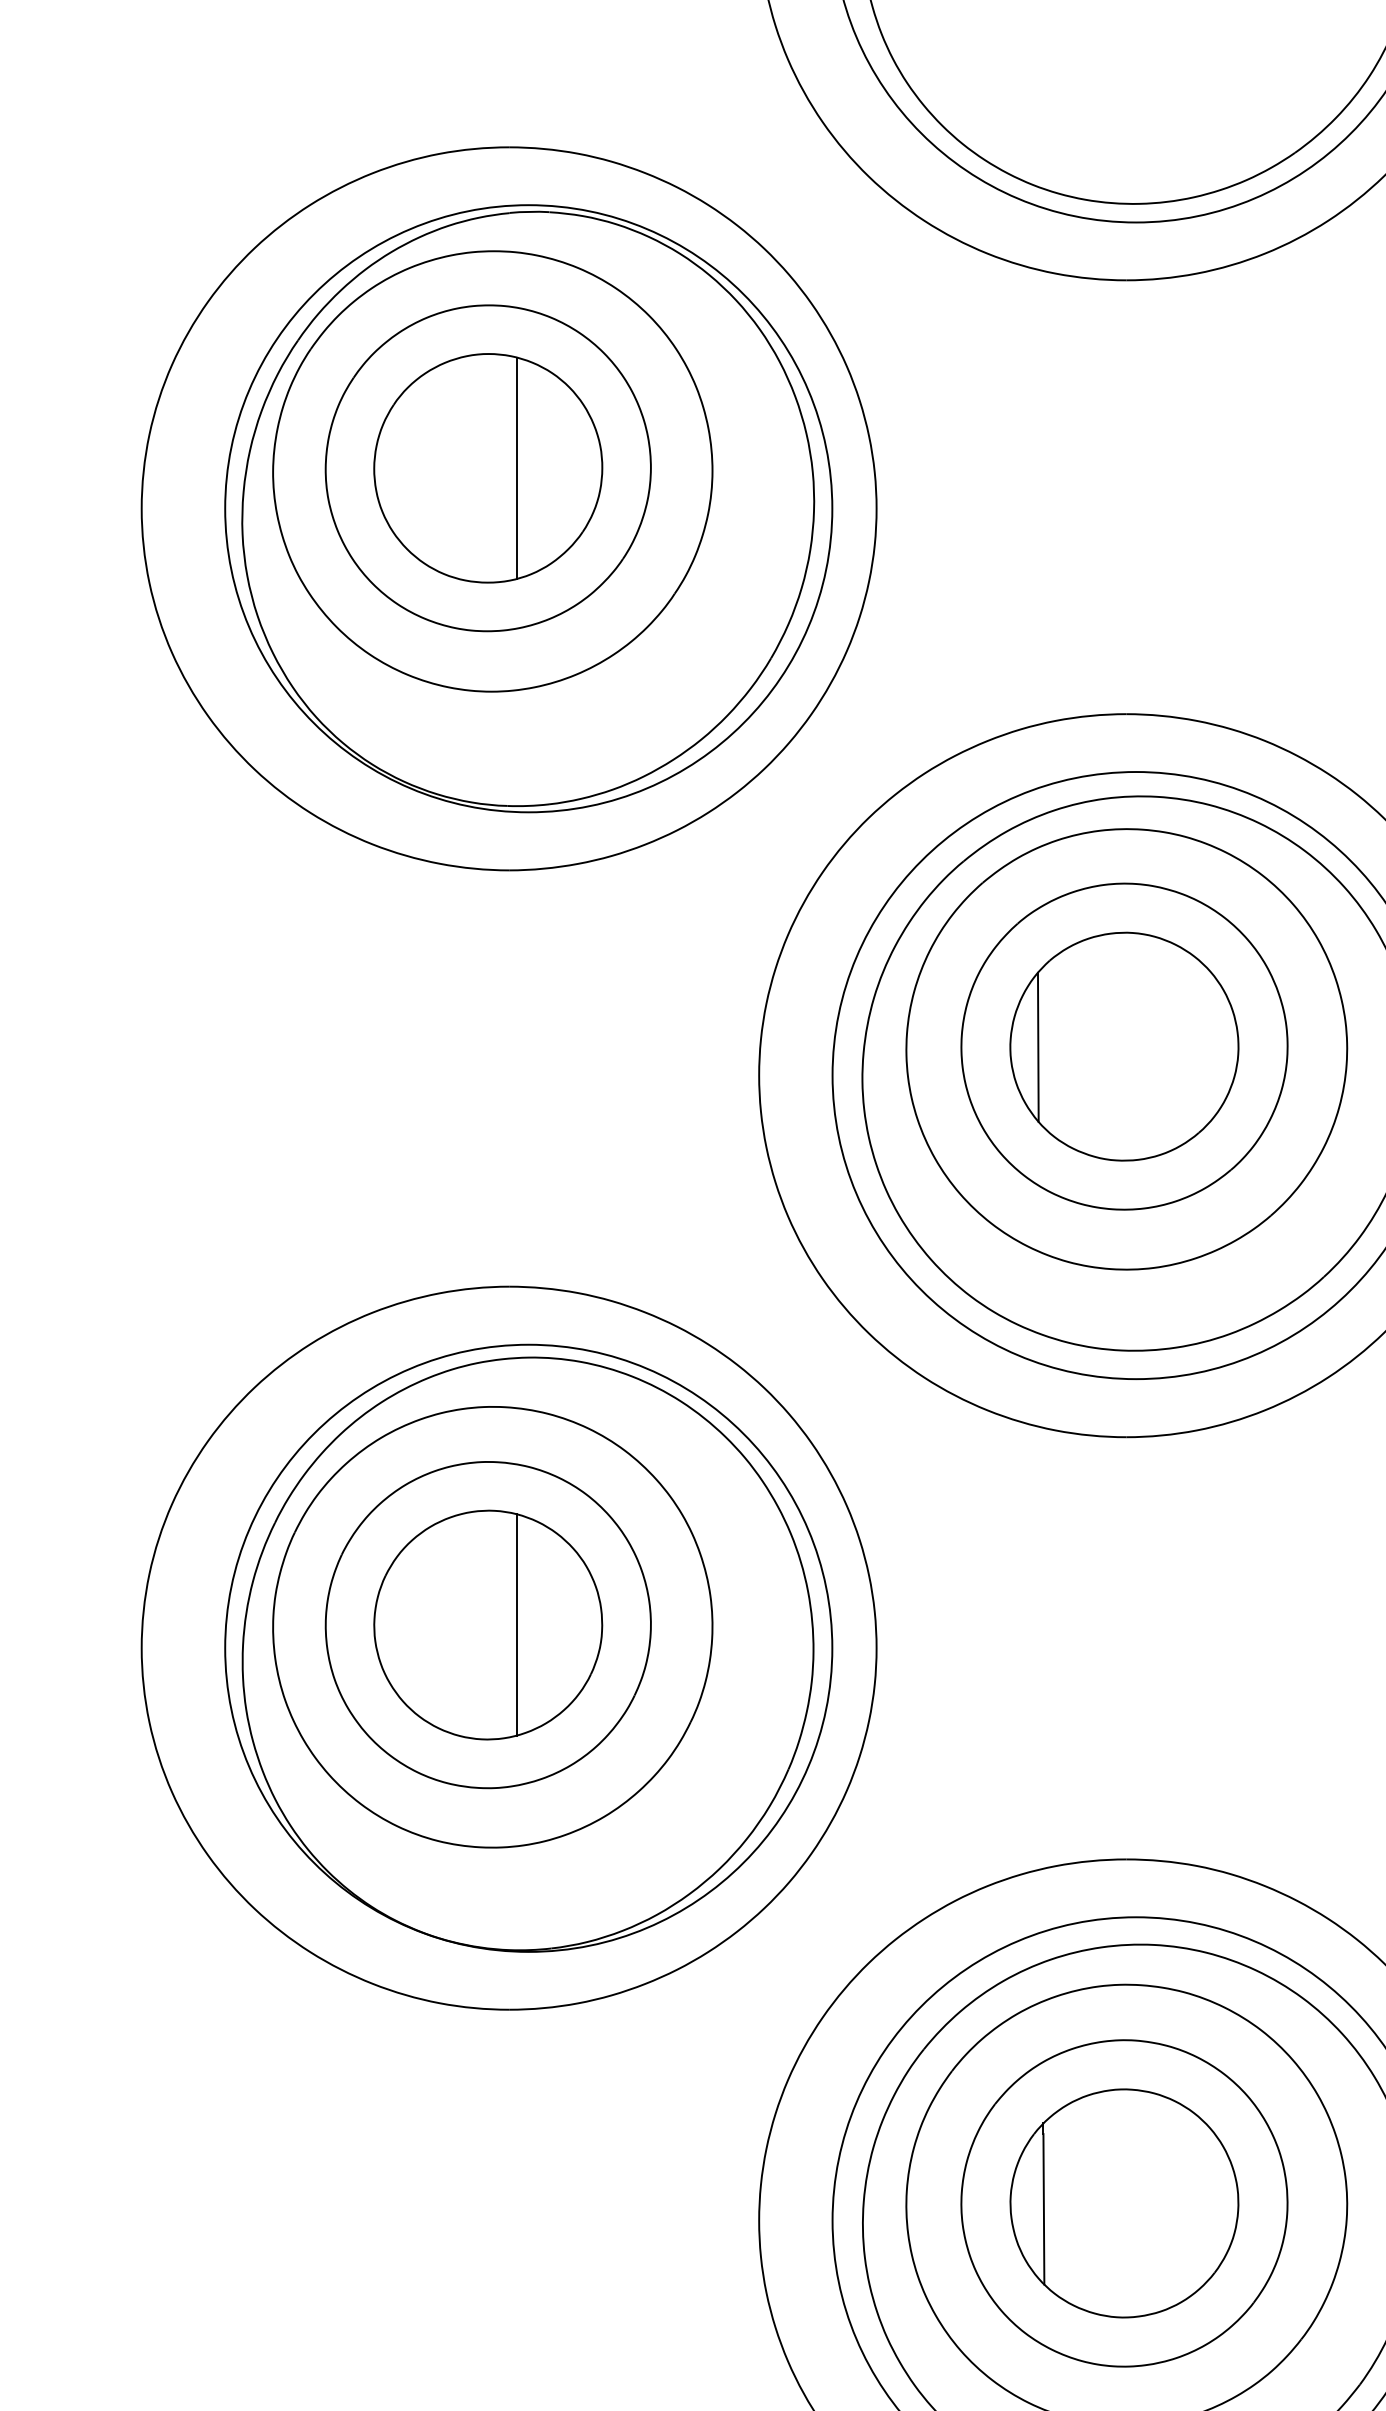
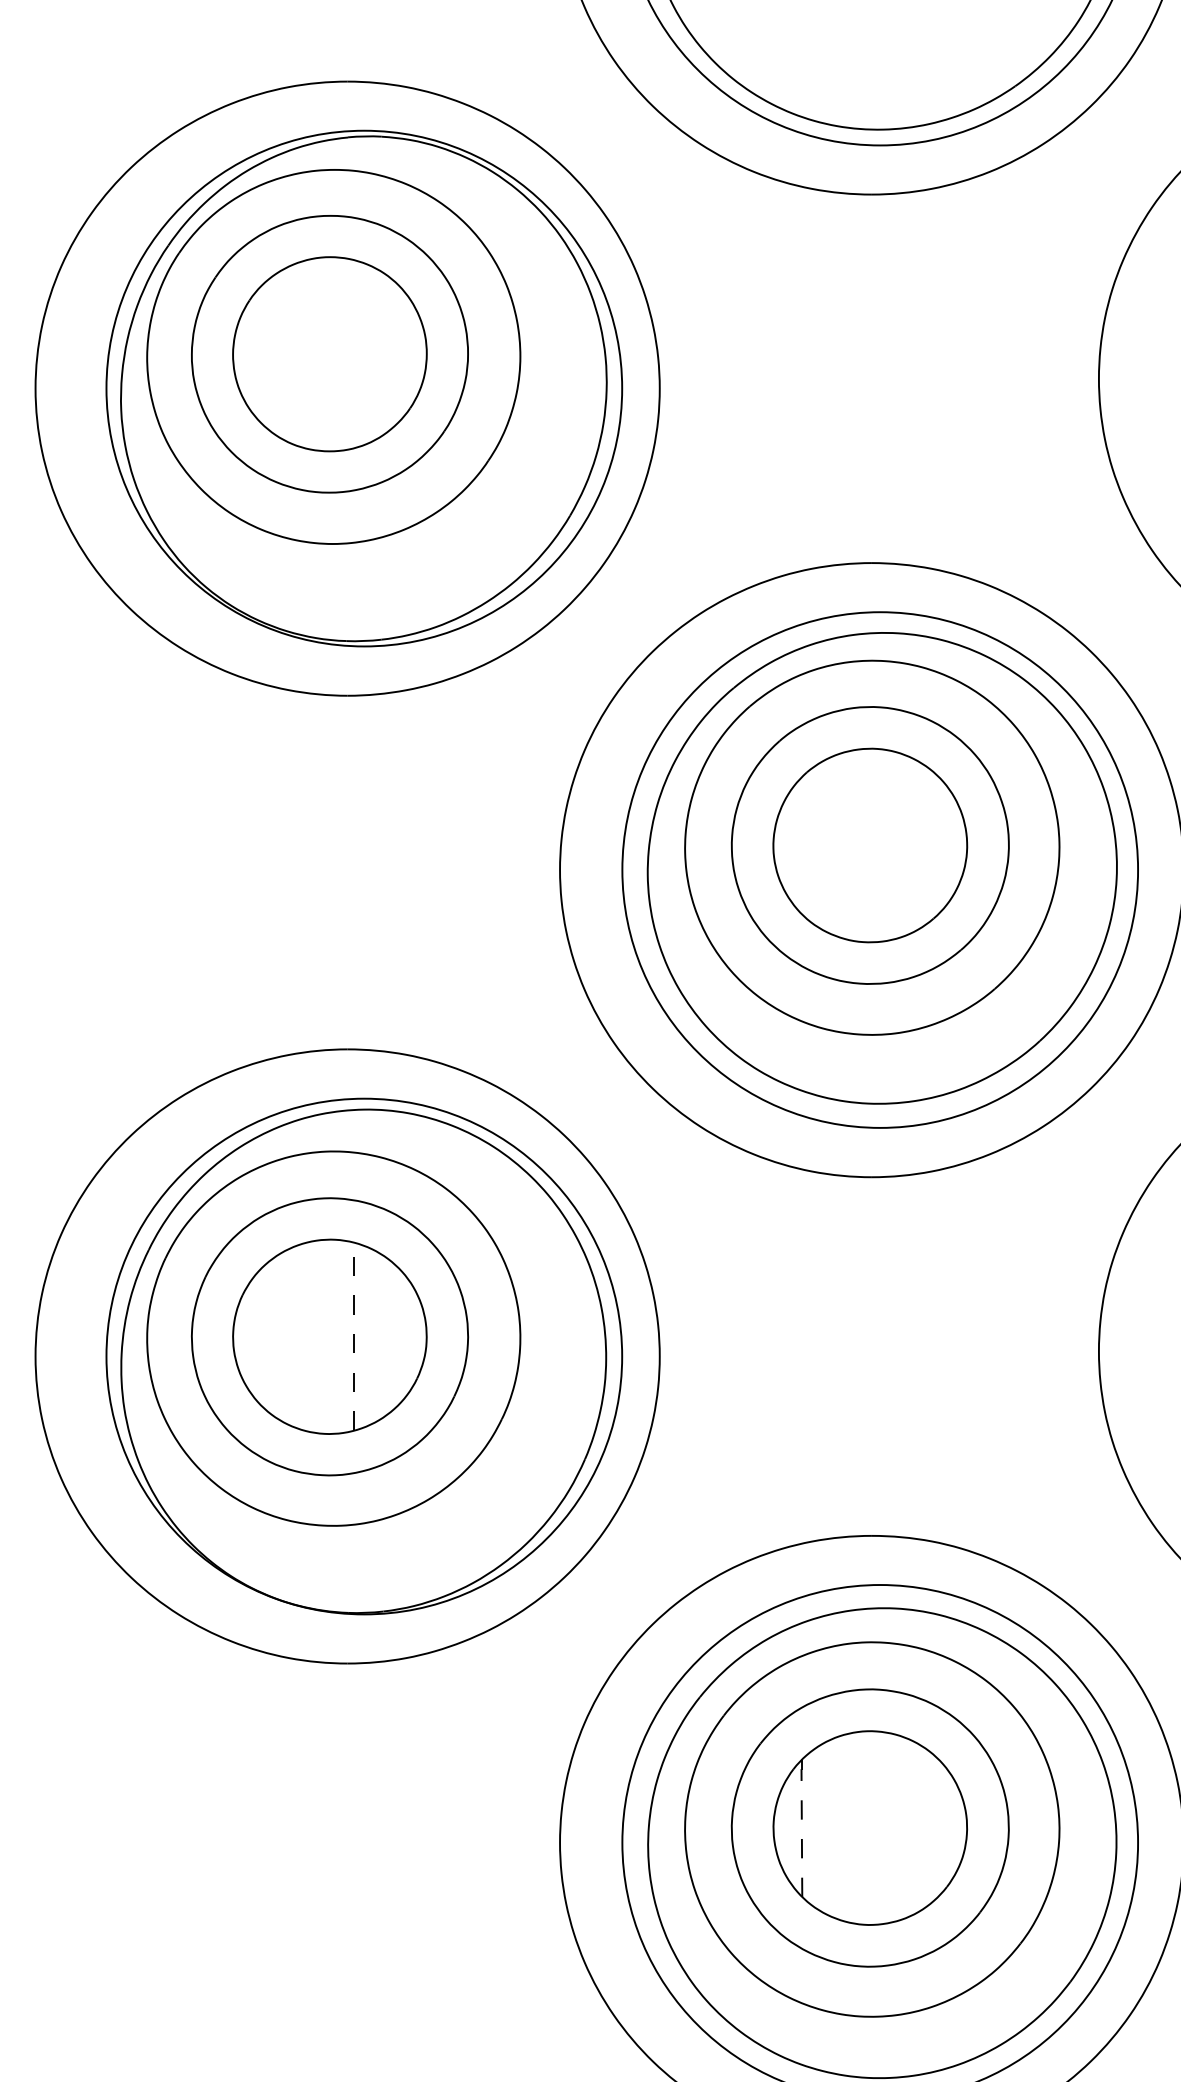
line: (517, 467) -> (354, 353), removed
line: (1037, 1046) -> (796, 845), removed
line: (517, 1624) -> (354, 1336), solid -> dashed
line: (1043, 2209) -> (801, 1833), solid -> dashed

